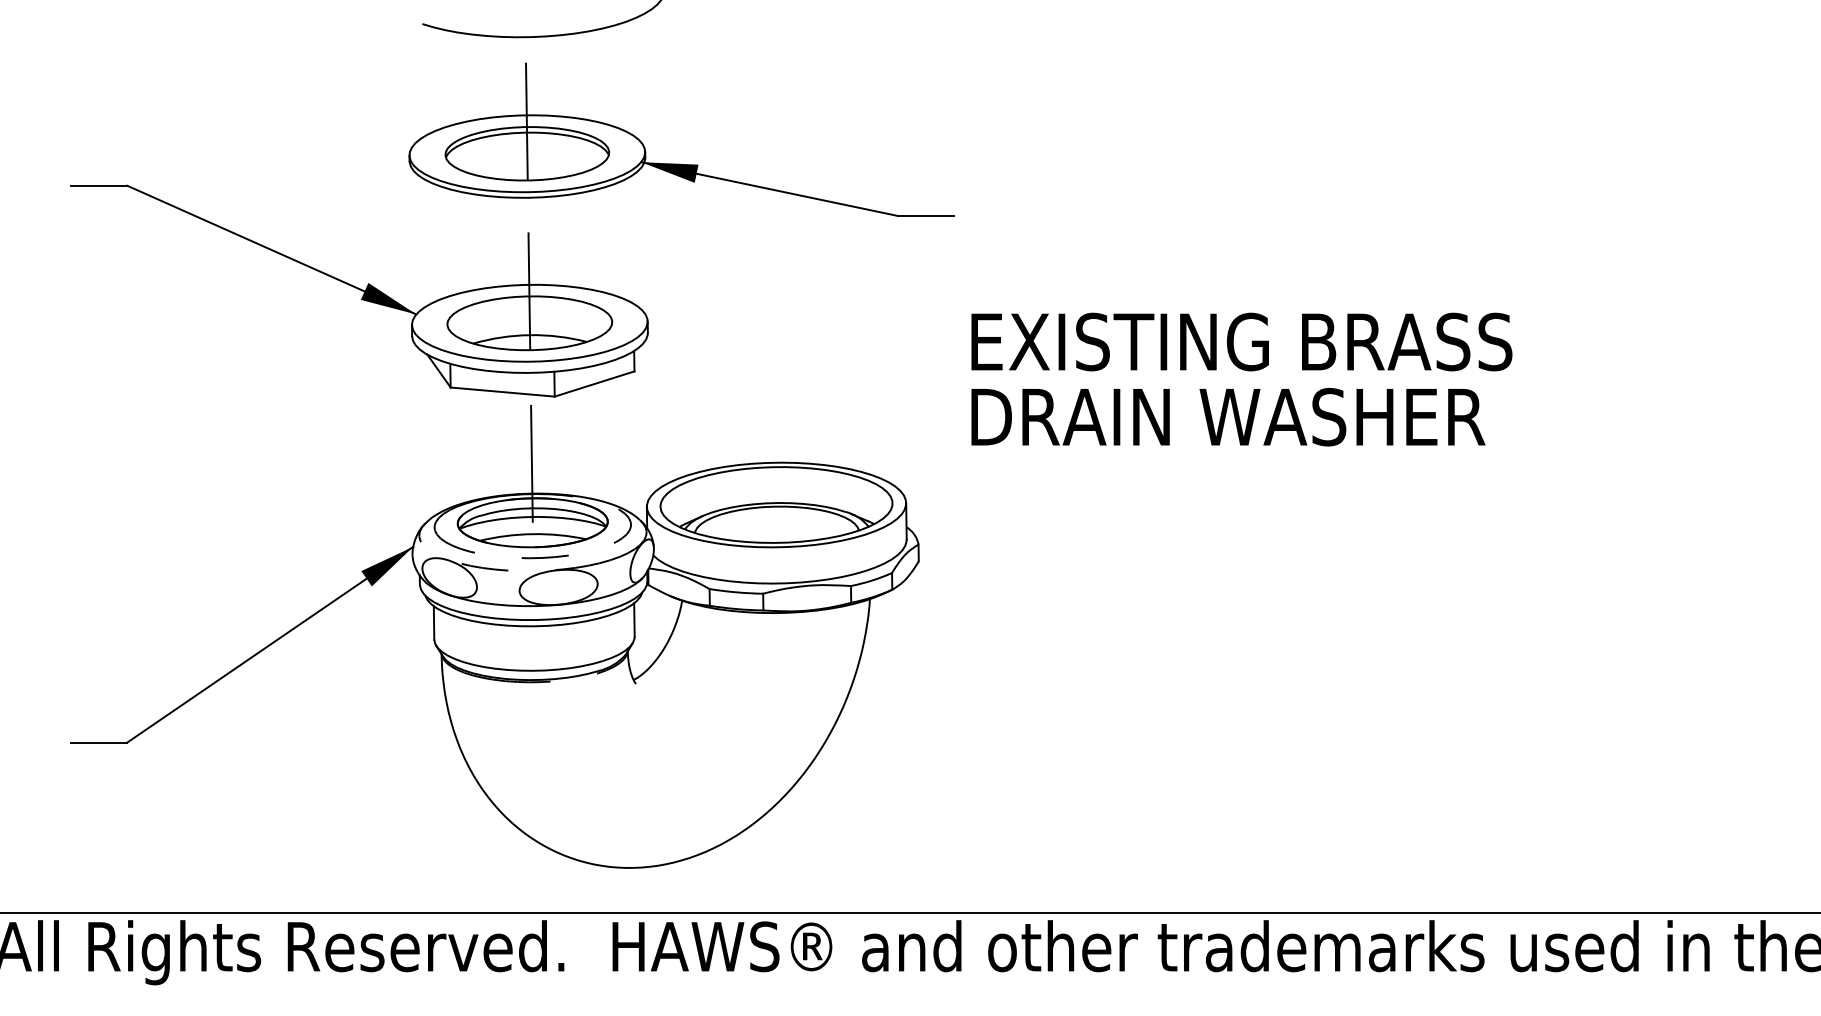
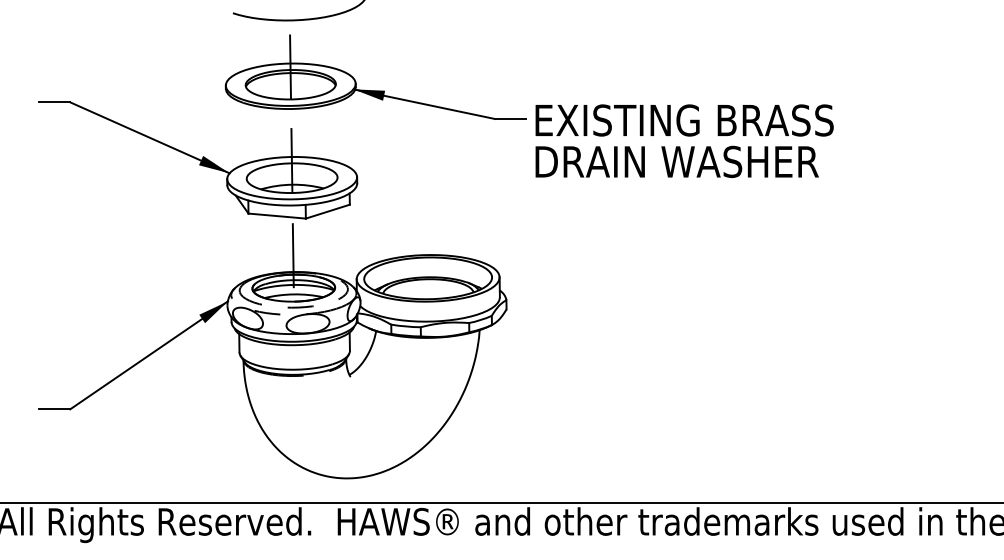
text: (1241, 378) -> (684, 140), moved

